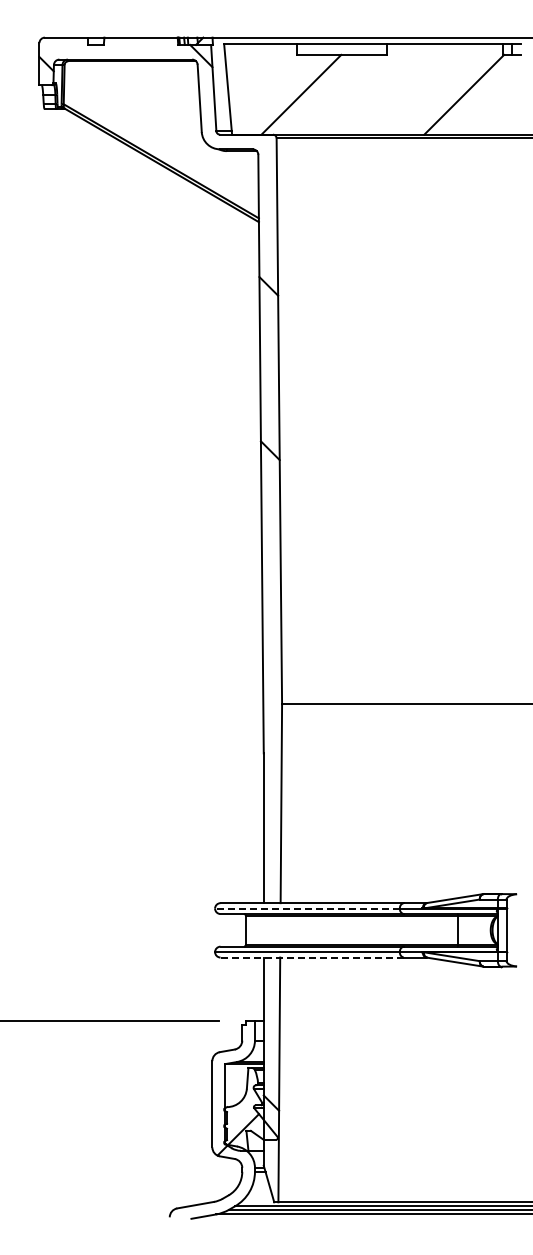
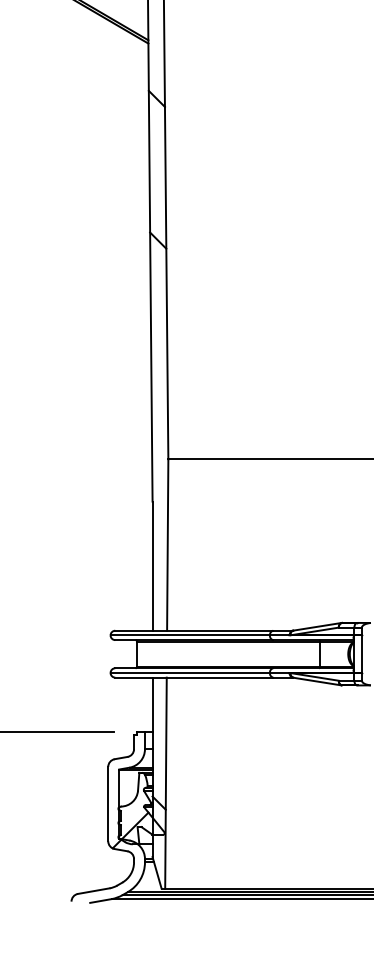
line: (307, 908) -> (190, 635), dashed -> solid
line: (312, 957) -> (194, 677), dashed -> solid

